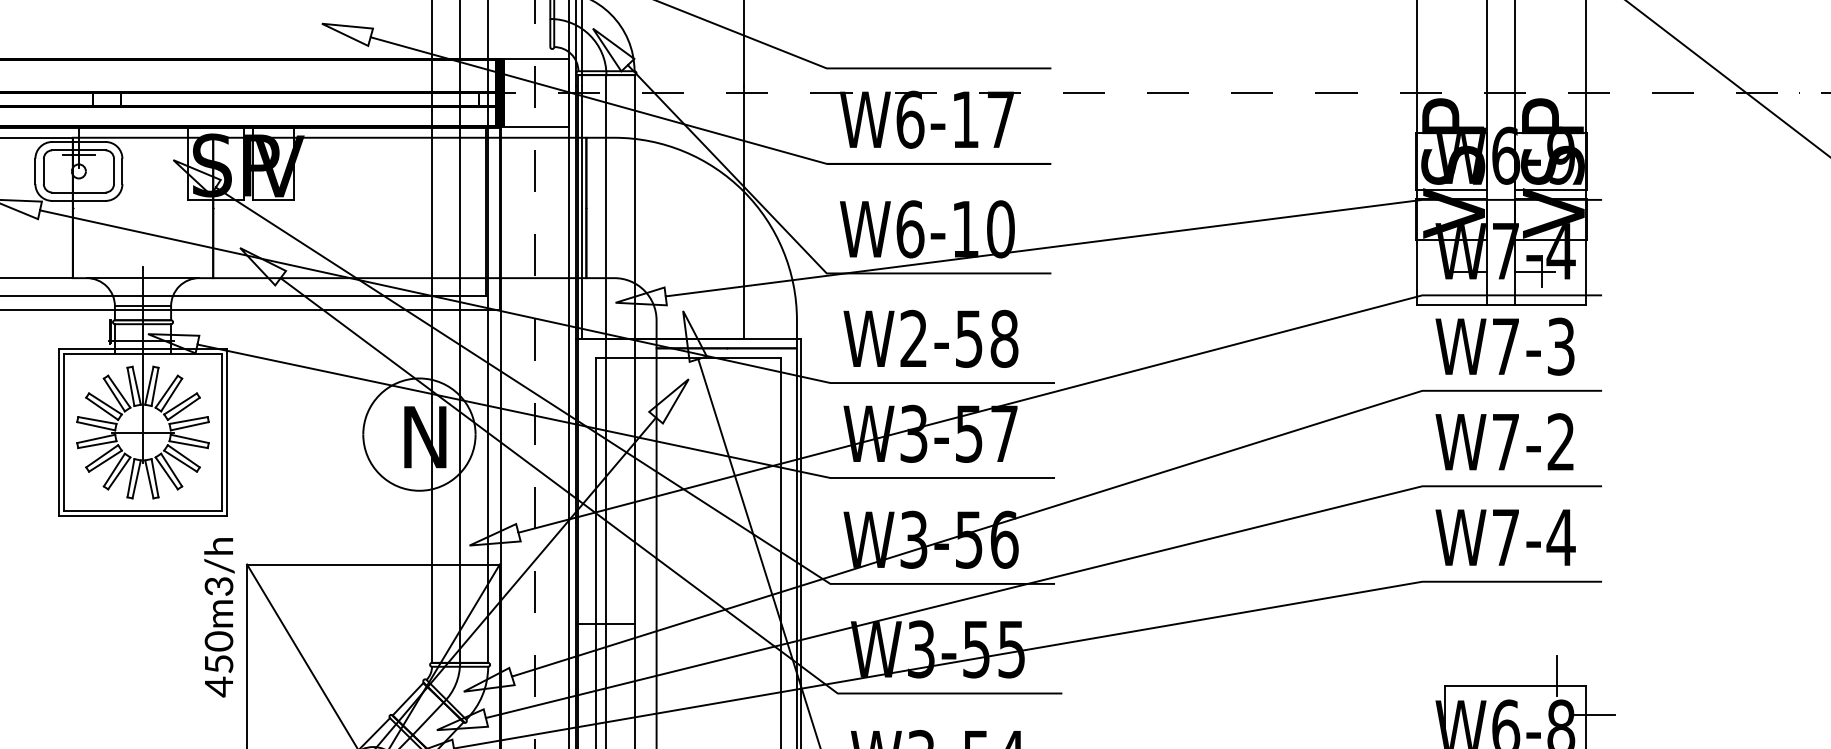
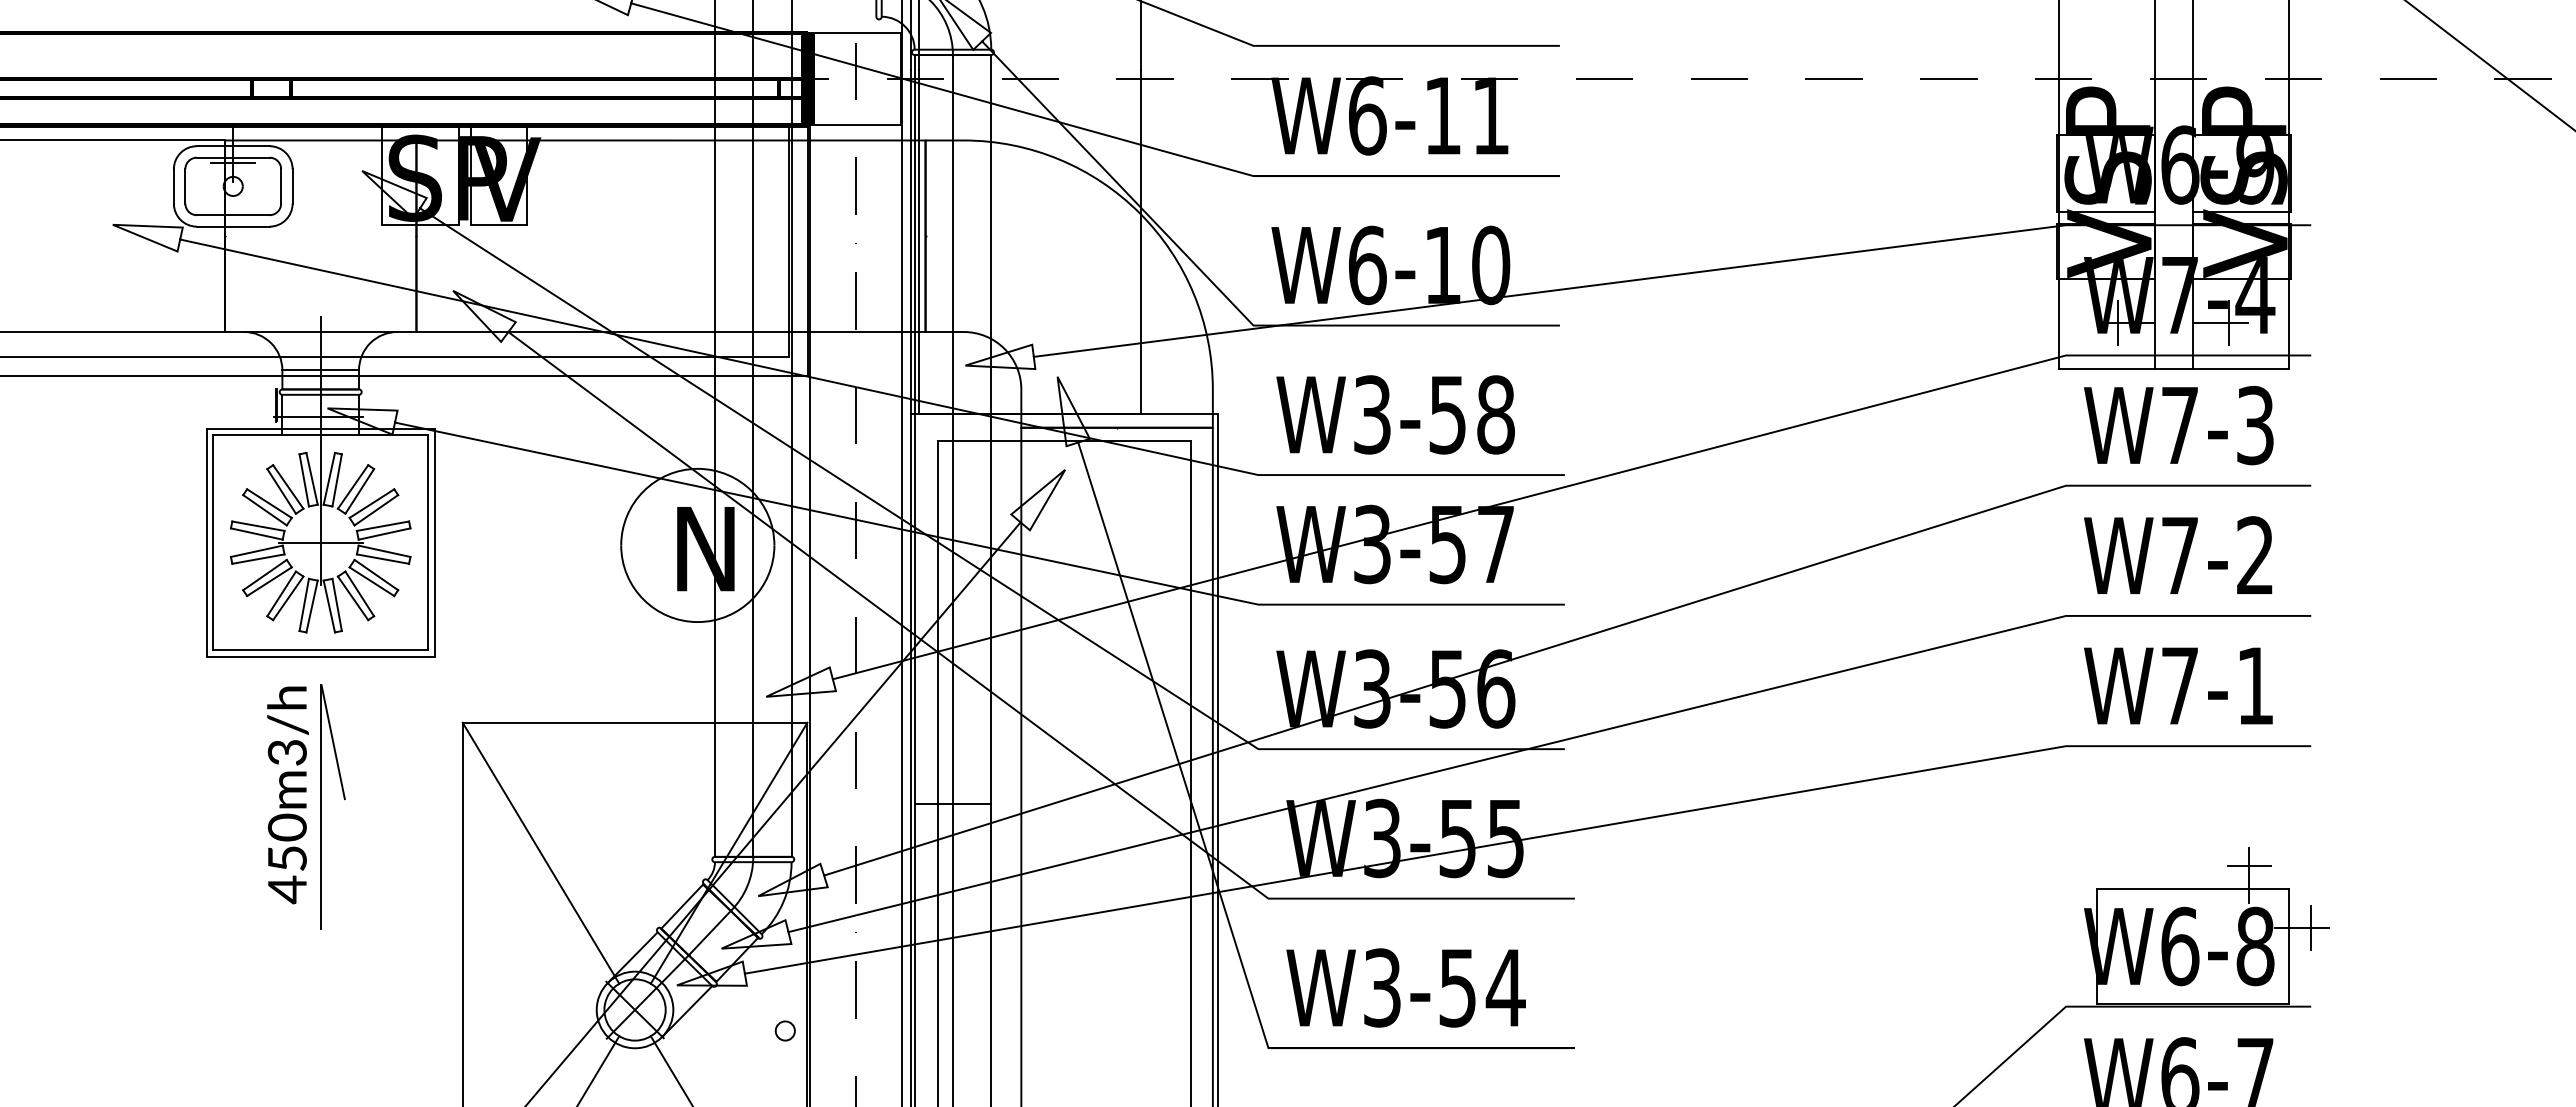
text: (1000, 119) -> (1490, 115), W6-17 -> W6-11
line: (1460, 271) -> (2118, 322), added
text: (913, 338) -> (1372, 414), W2-58 -> W3-58
text: (1561, 537) -> (2255, 685), W7-4 -> W7-1
text: (219, 617) -> (287, 795), moved
part: (143, 625) -> (321, 806), added
line: (1556, 669) -> (2249, 866), added
line: (1602, 714) -> (2311, 927), added

